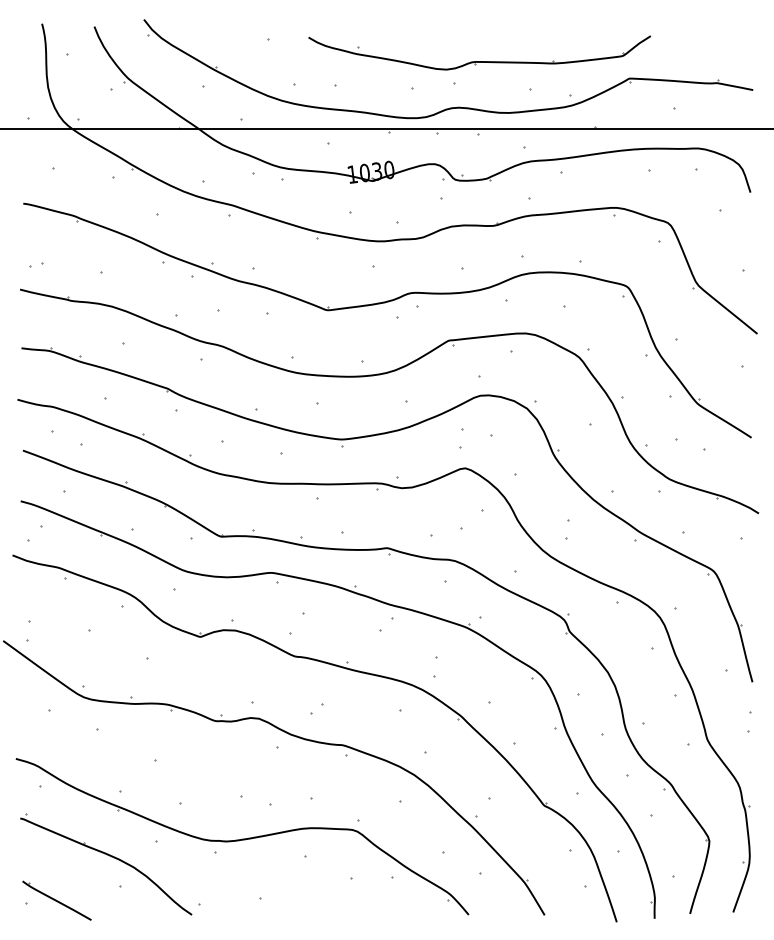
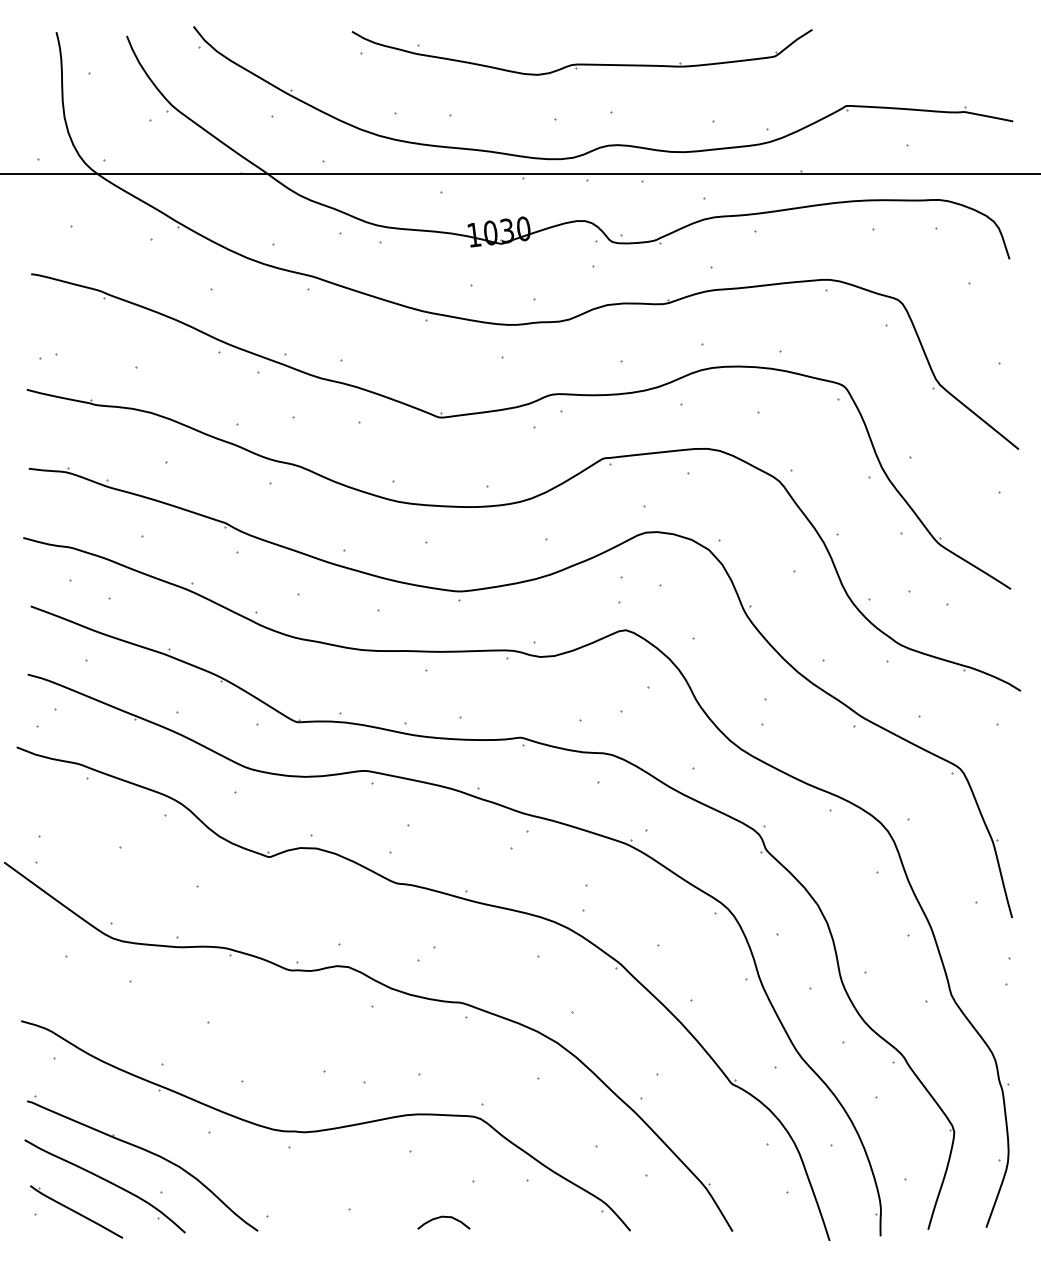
part: (479, 61) -> (581, 63), moved
part: (77, 881) -> (104, 1186), added
curve: (329, 904) -> (443, 1217), added

